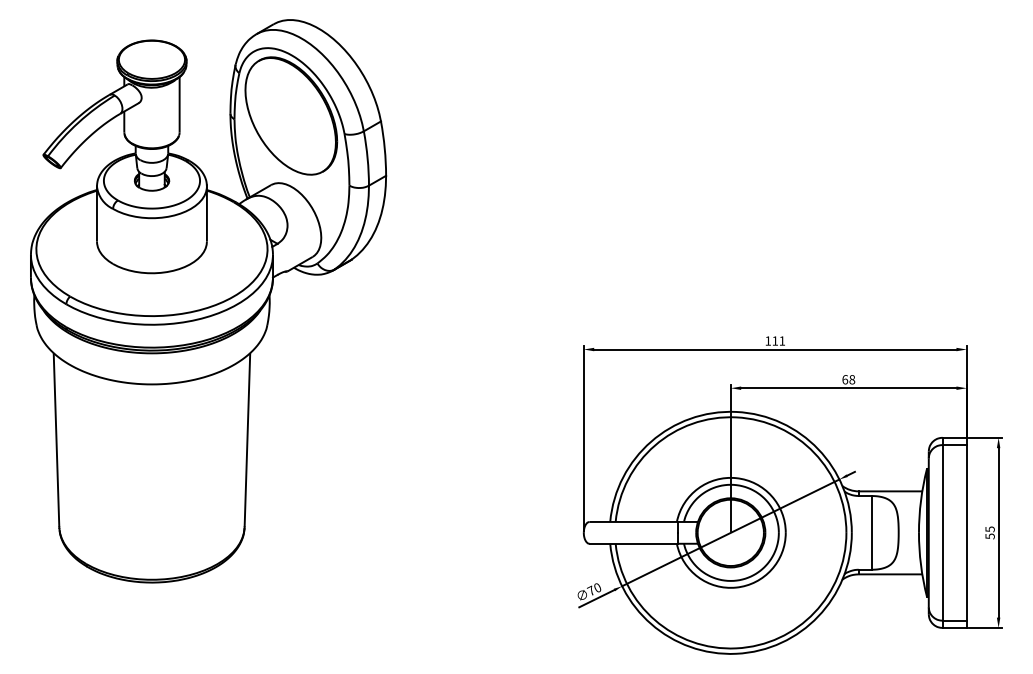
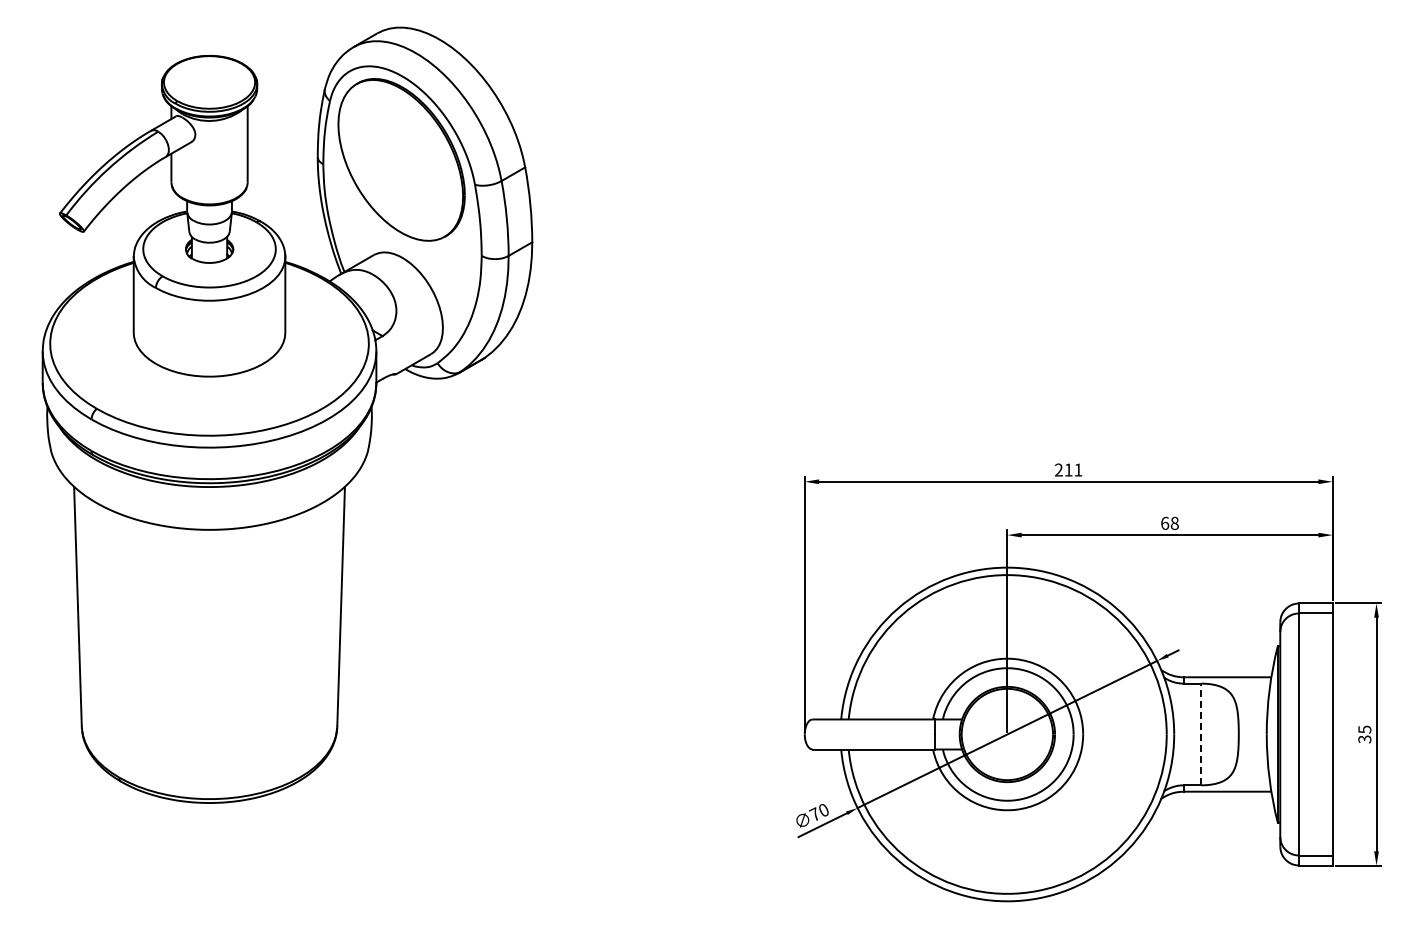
text: (767, 340) -> (1058, 469), 111 -> 211
line: (871, 532) -> (1201, 734), solid -> dashed
text: (989, 535) -> (1364, 738), 55 -> 35

